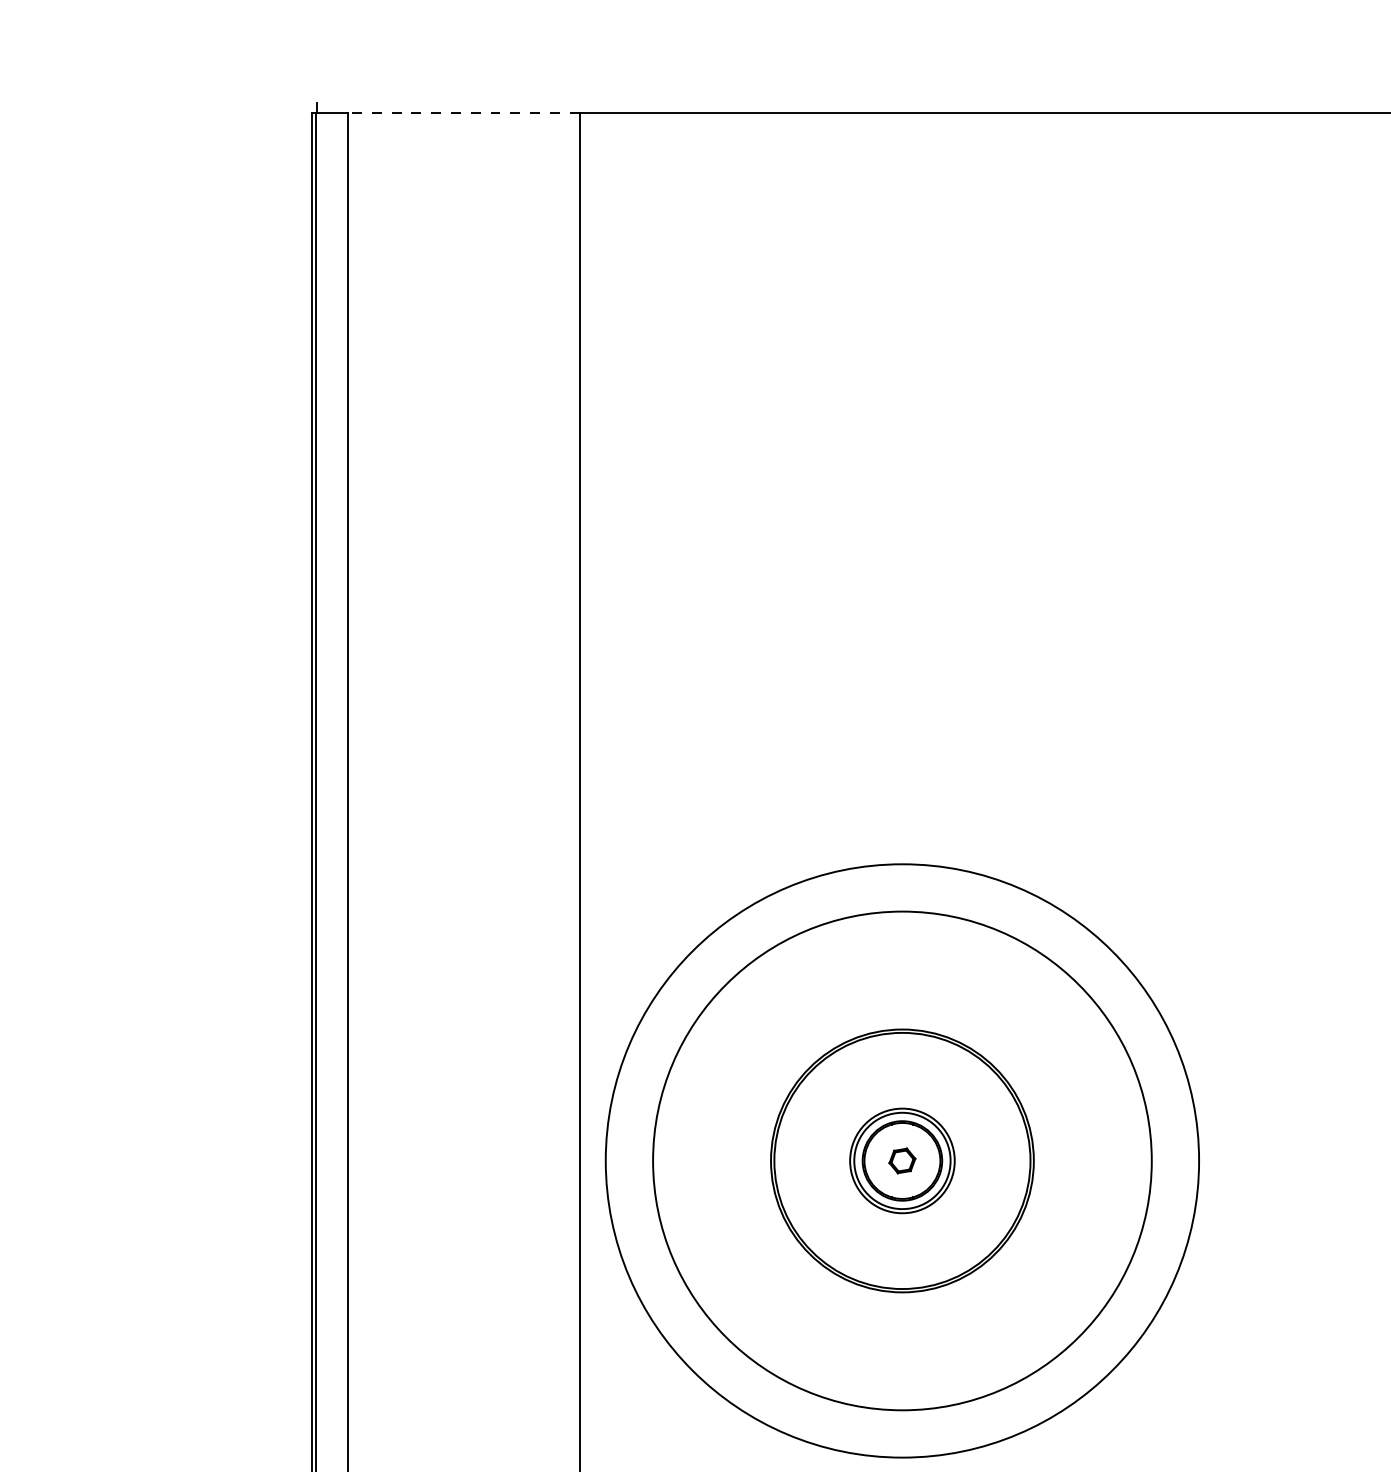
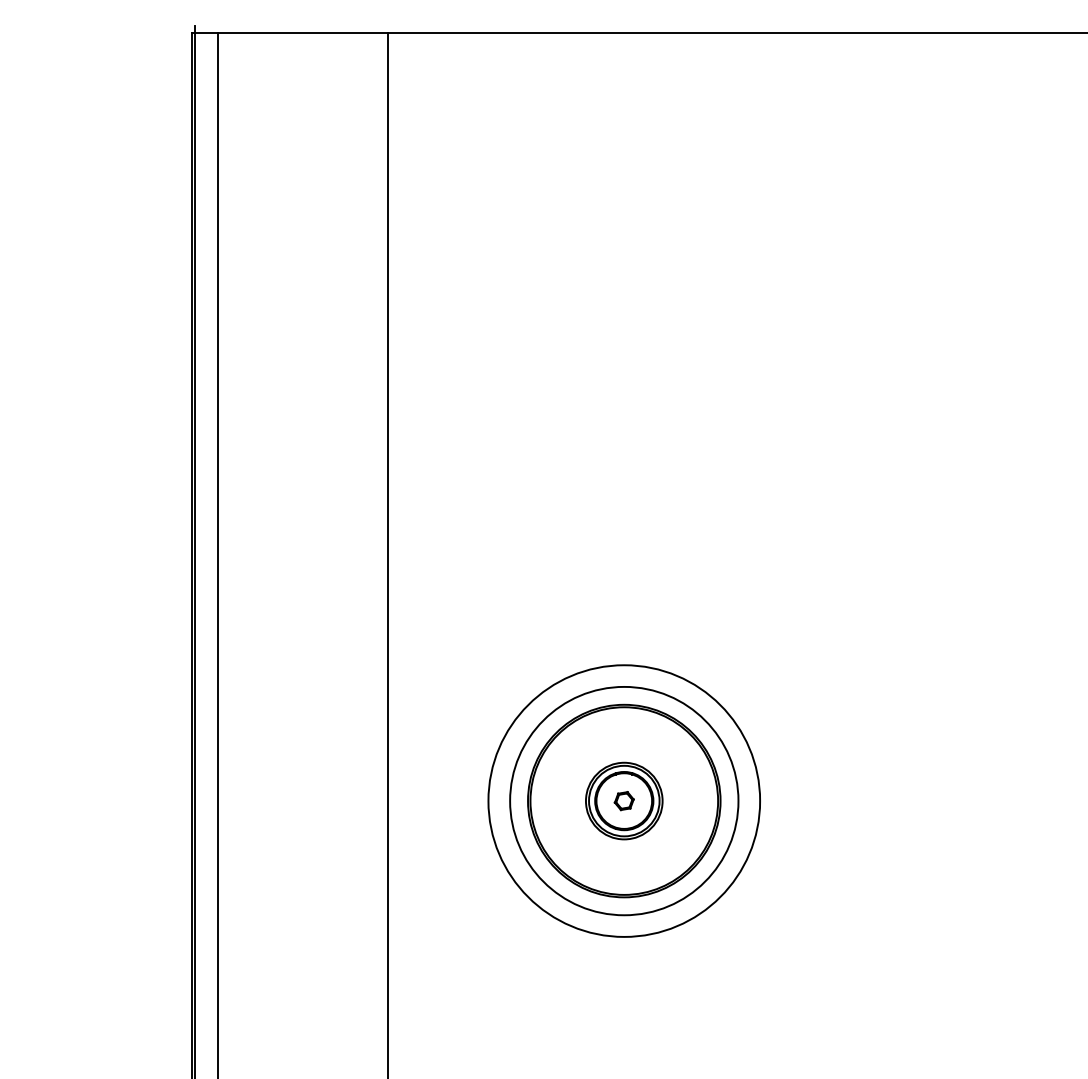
line: (463, 113) -> (302, 33), dashed -> solid
circle: (902, 1160) -> (624, 800), size x0.62
circle: (902, 1160) -> (624, 800), size x0.62

